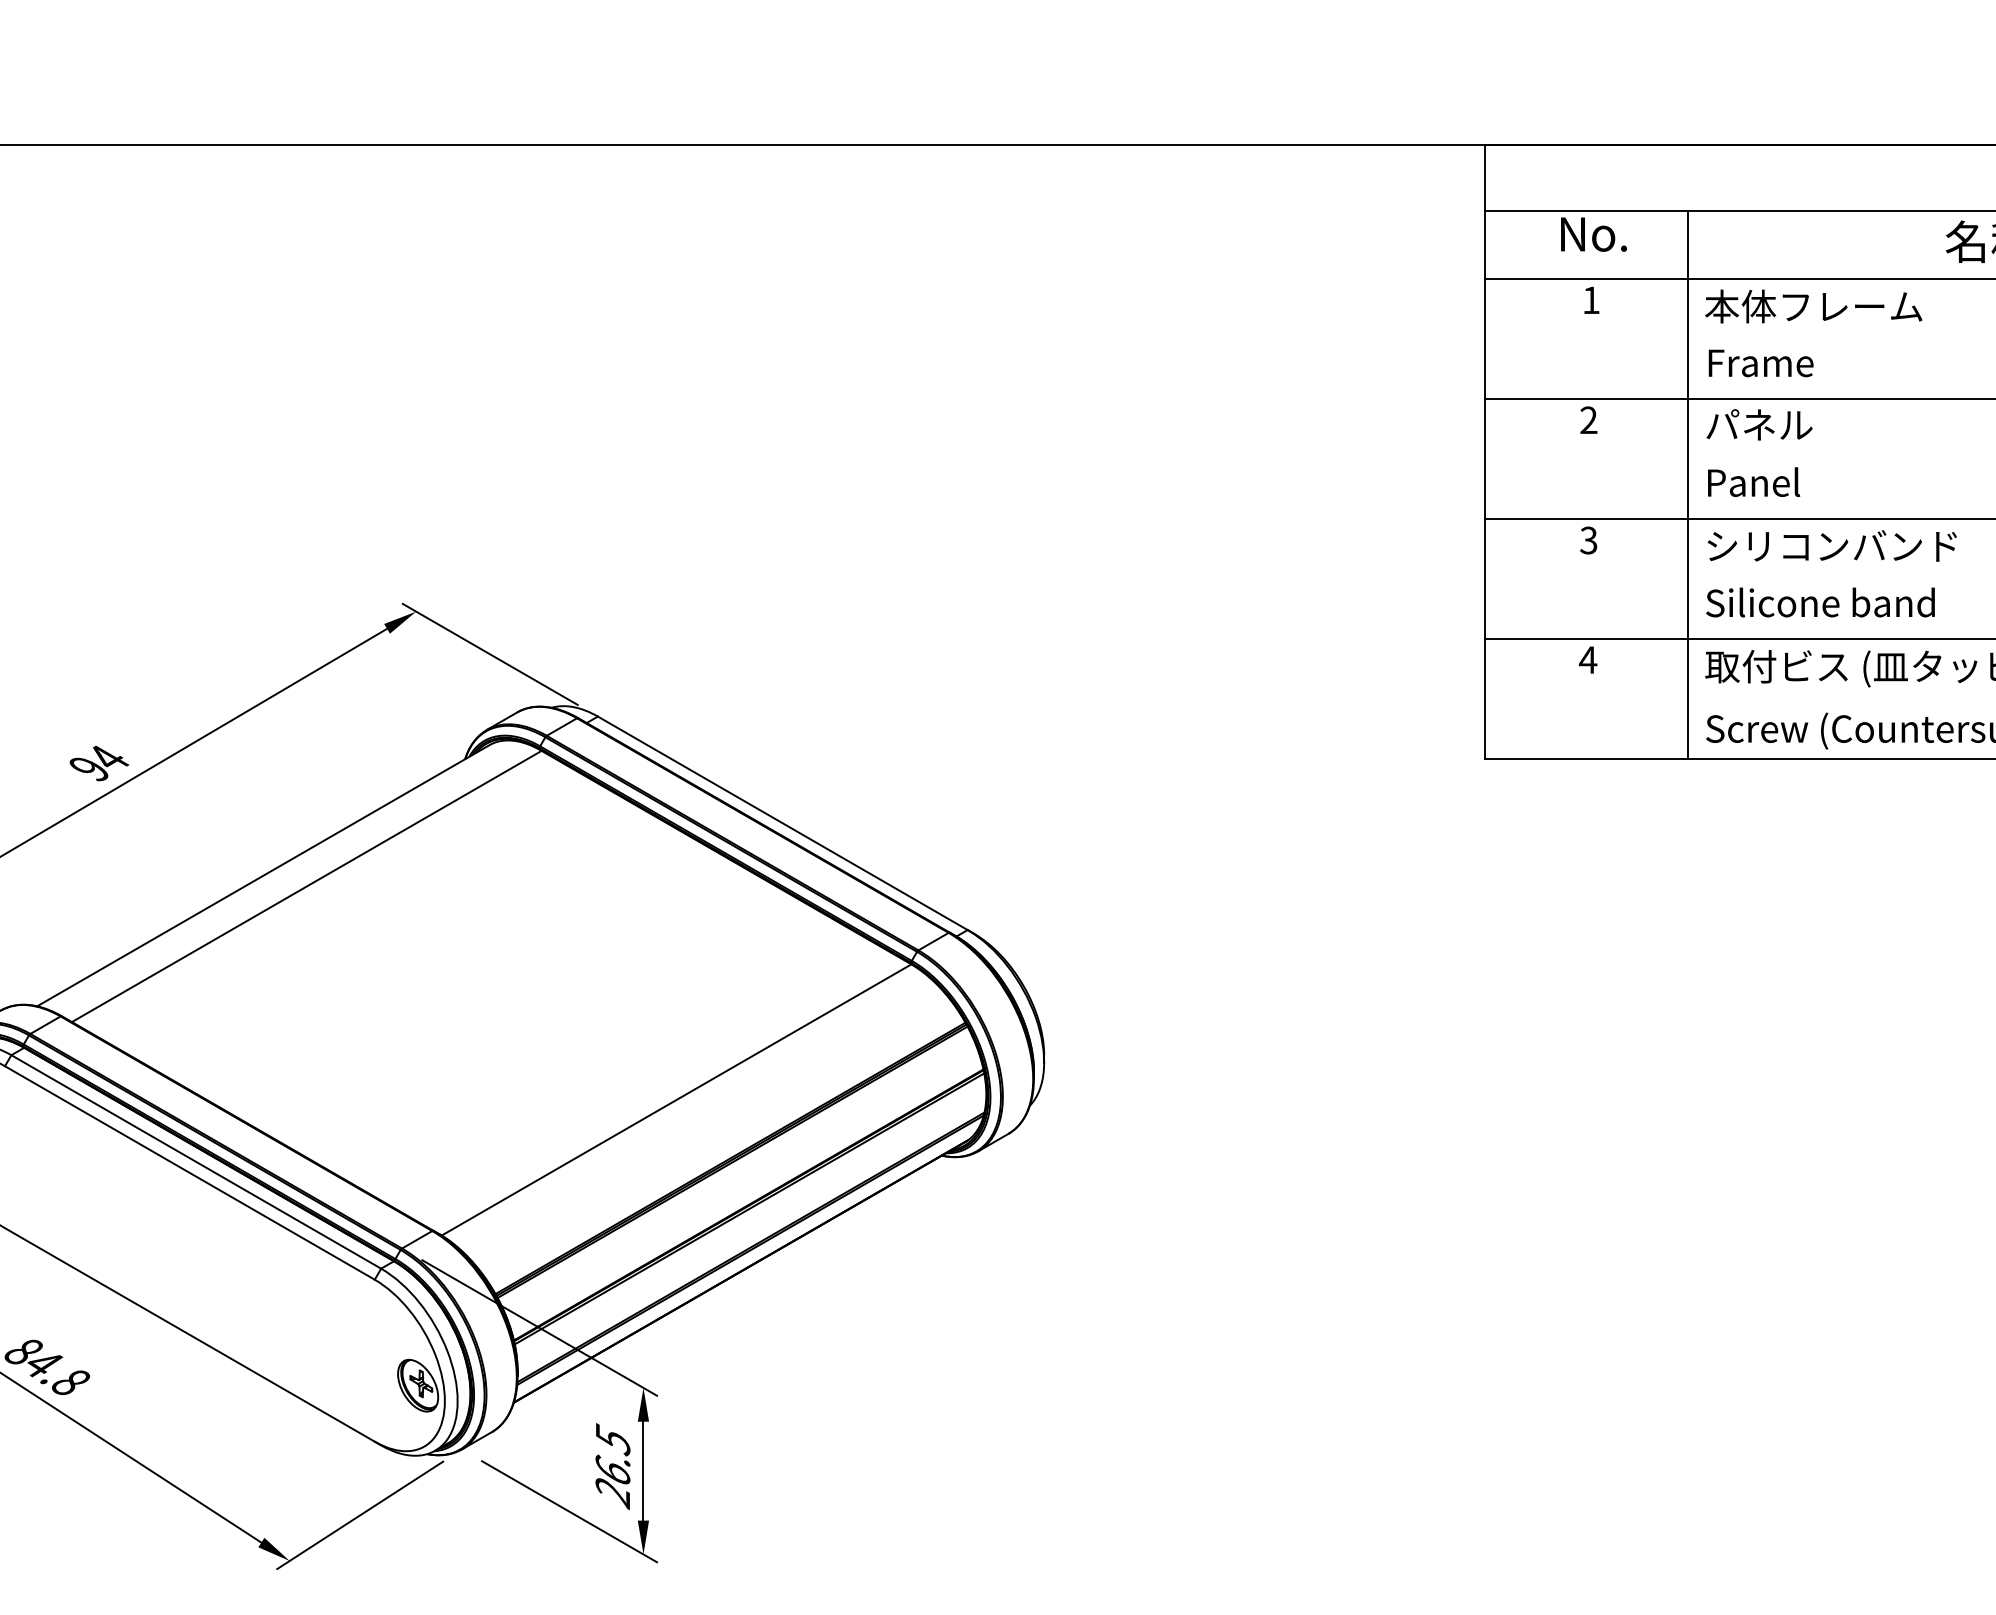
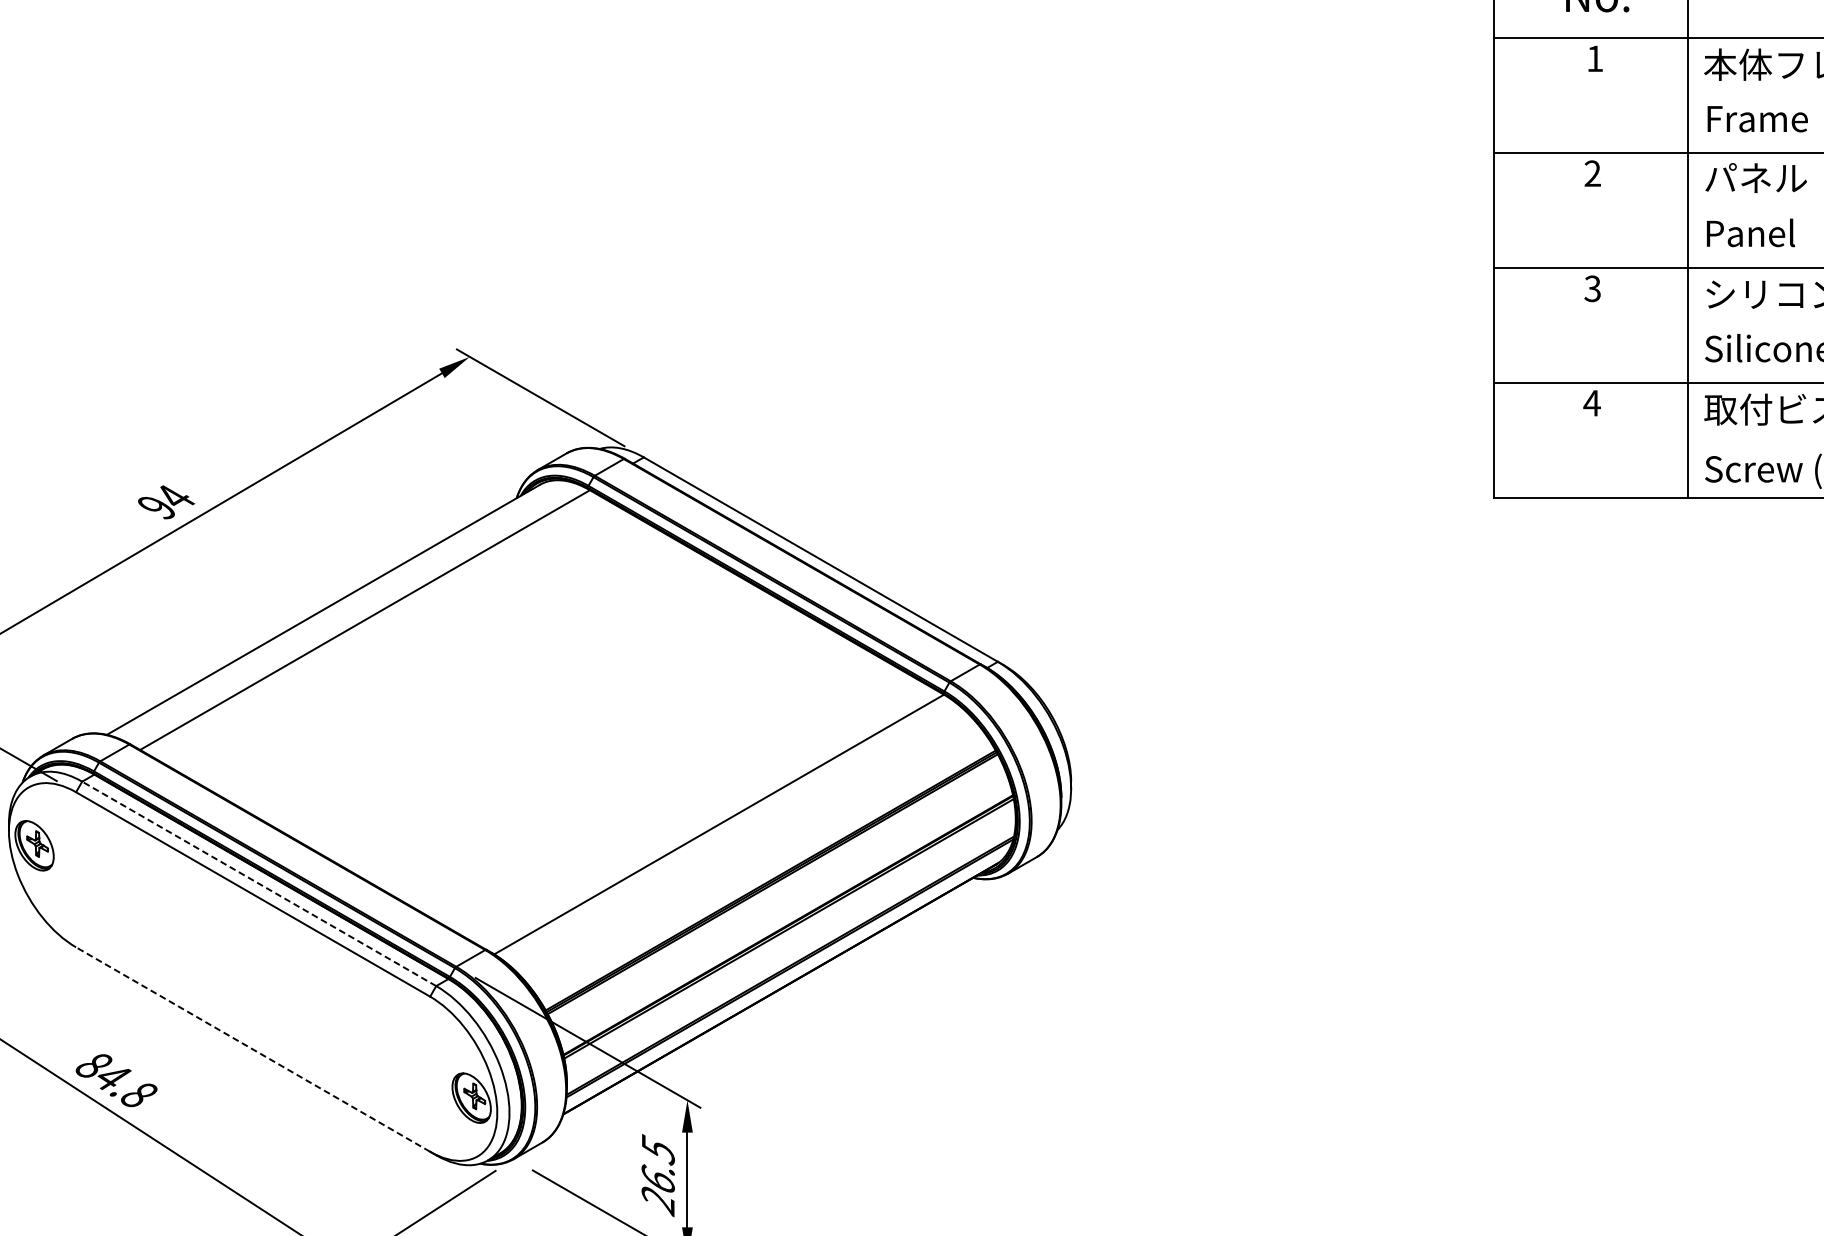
line: (195, 1161) -> (258, 883), solid -> dashed
line: (189, 1334) -> (252, 1049), solid -> dashed

